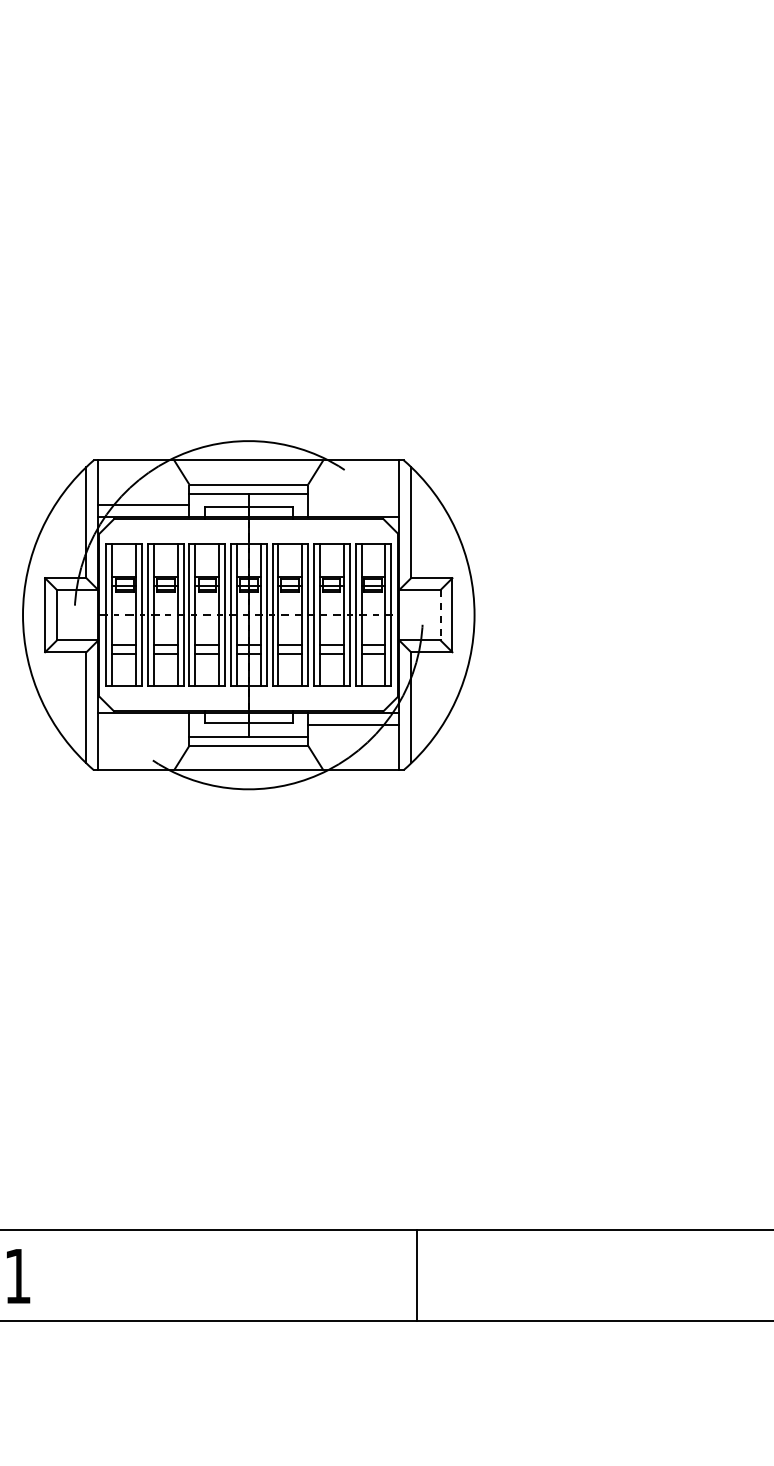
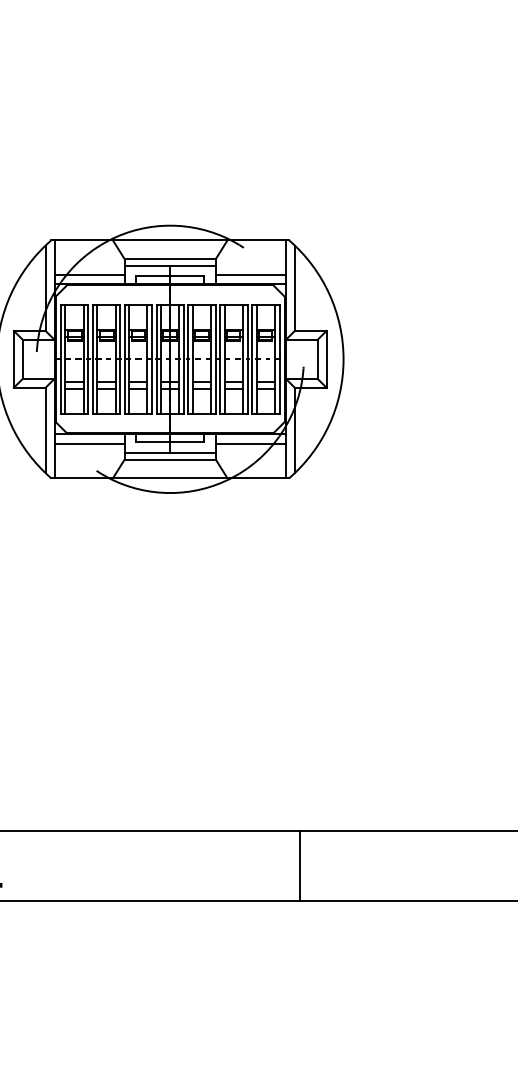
line: (353, 505) -> (250, 275), added
line: (440, 615) -> (317, 359), dashed -> solid
line: (143, 724) -> (89, 443), added

